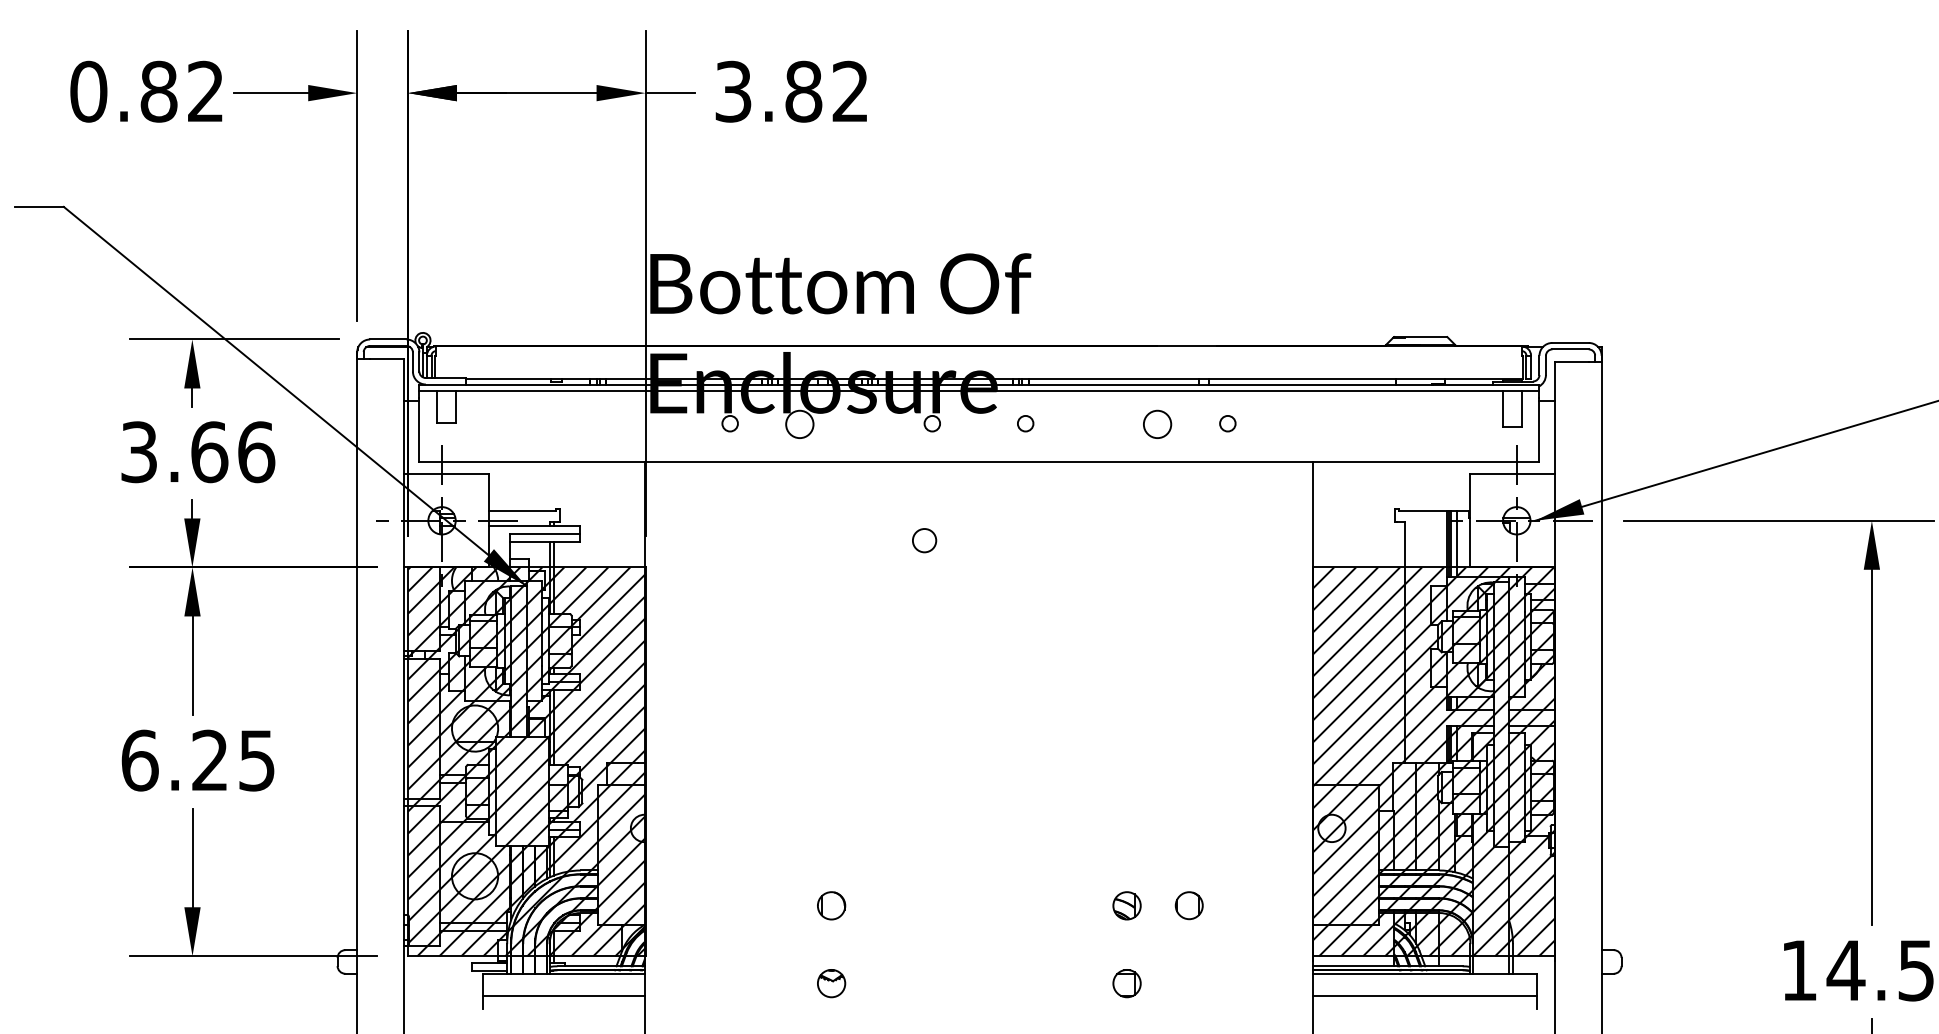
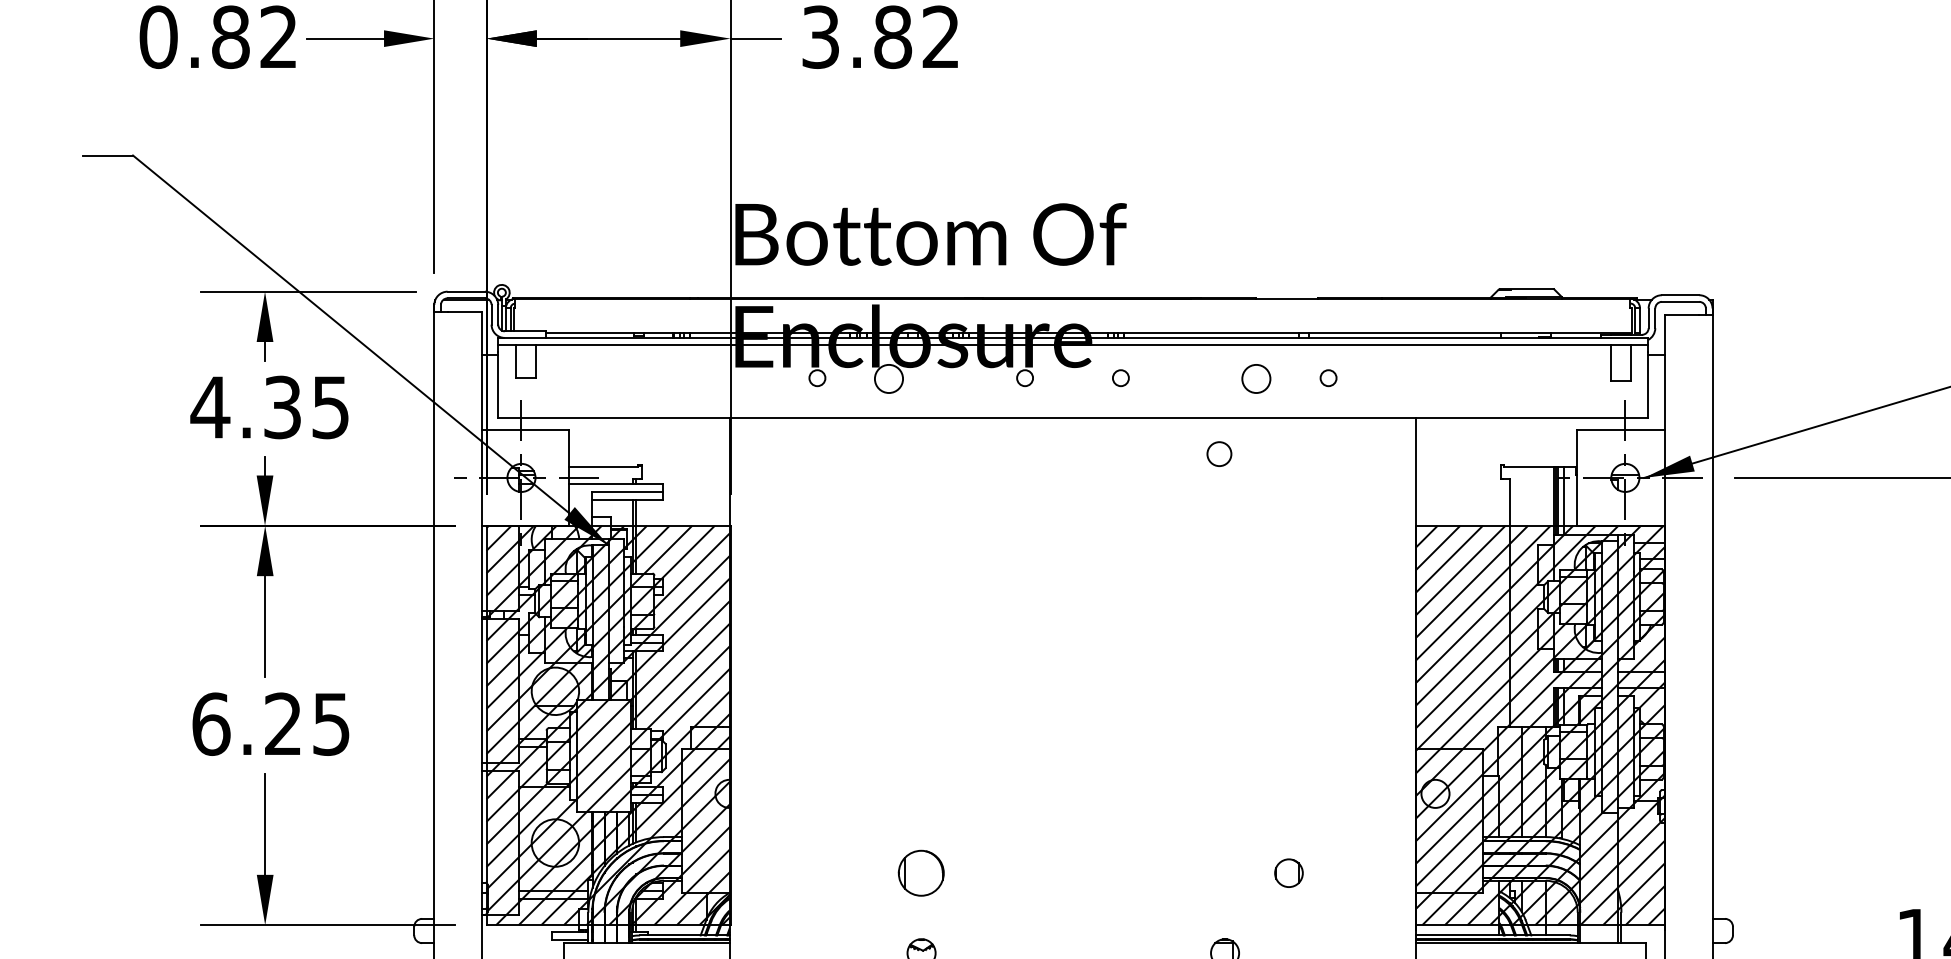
text: (197, 452) -> (270, 407), 3.66 -> 4.35
circle: (924, 540) -> (1219, 453), moved
part: (831, 905) -> (921, 873), size x1.6
part: (1126, 905) -> (1224, 873), removed

